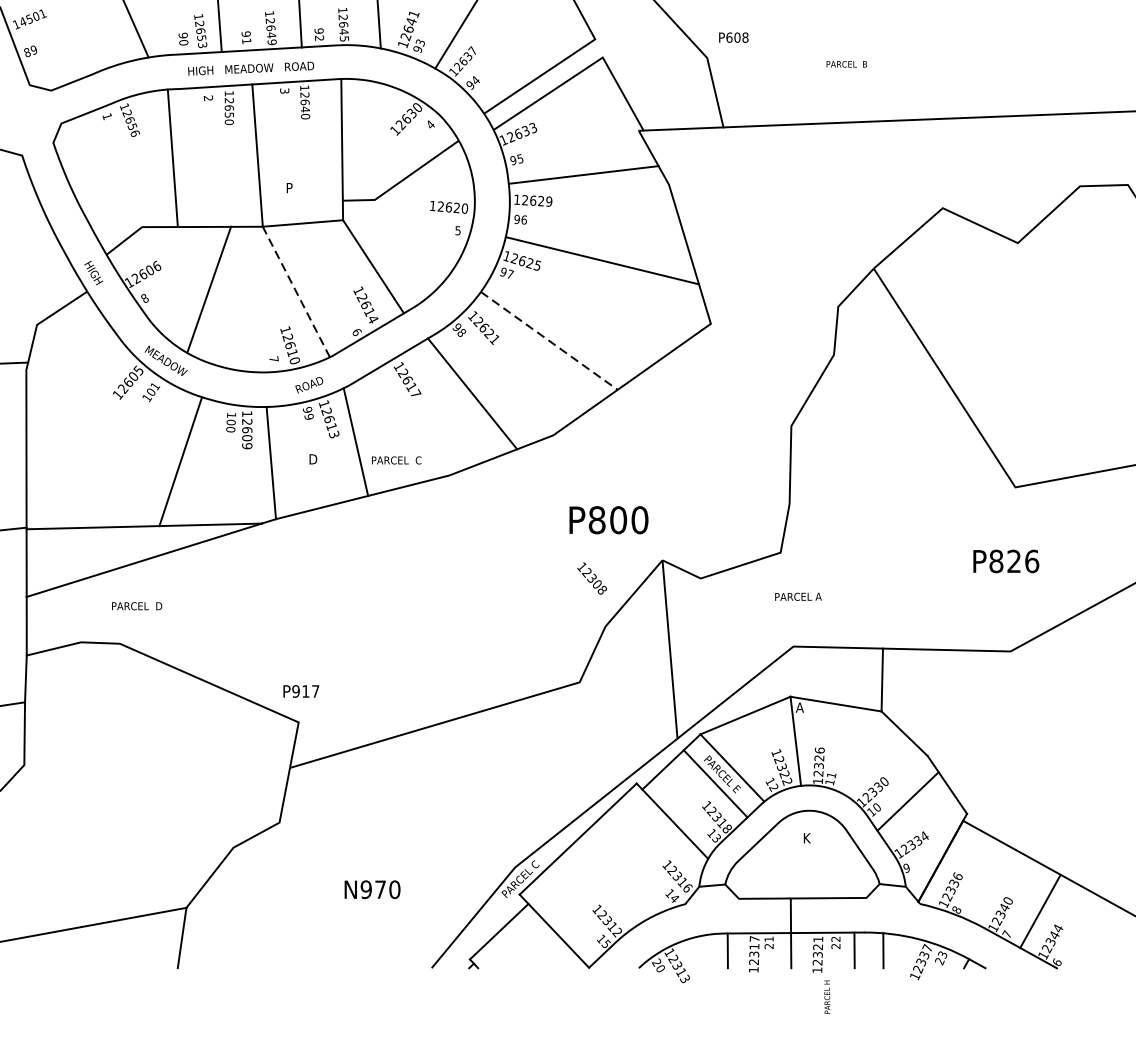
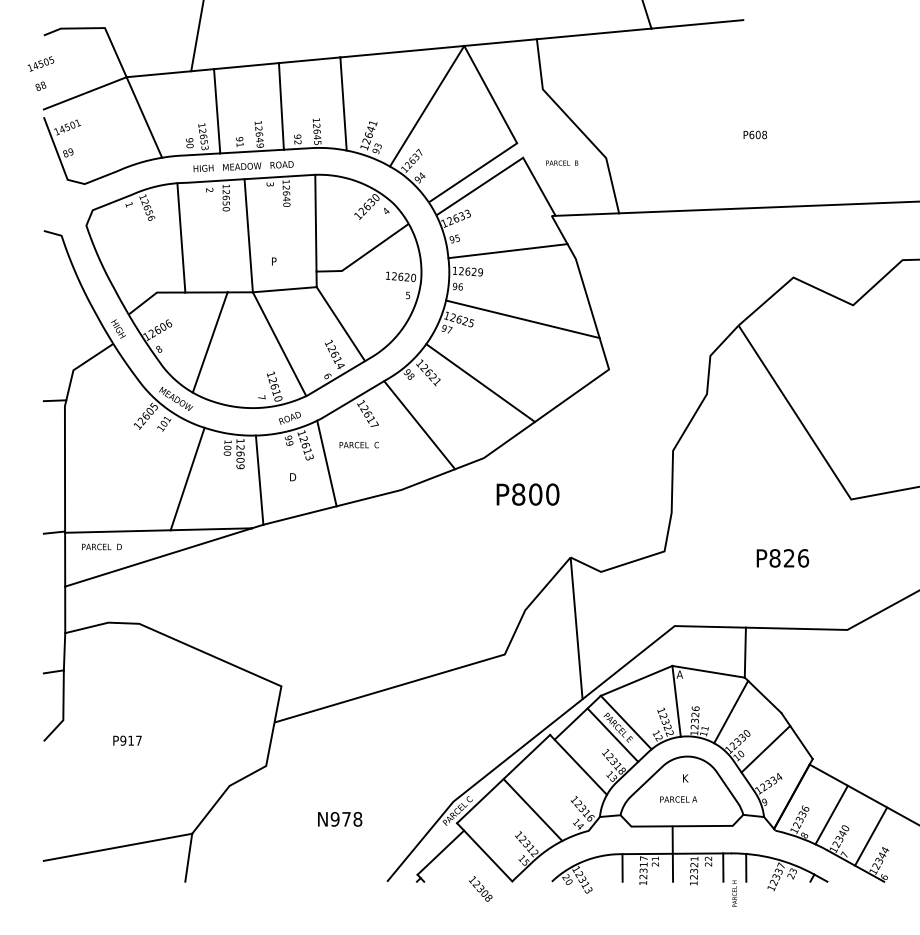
text: (734, 37) -> (755, 134), moved
text: (847, 63) -> (562, 162), moved
line: (296, 291) -> (279, 343), dashed -> solid
line: (549, 341) -> (480, 383), dashed -> solid
text: (395, 459) -> (358, 444), moved
text: (608, 520) -> (527, 494), moved
text: (1005, 561) -> (782, 558), moved
text: (591, 577) -> (480, 888), moved
text: (798, 596) -> (678, 799), moved
text: (136, 605) -> (101, 546), moved
text: (301, 691) -> (127, 740), moved
line: (864, 754) -> (731, 711), added
line: (614, 877) -> (532, 809), added
line: (990, 883) -> (831, 814), added
text: (394, 889) -> (357, 819), N970 -> N978
text: (827, 996) -> (734, 893), moved

